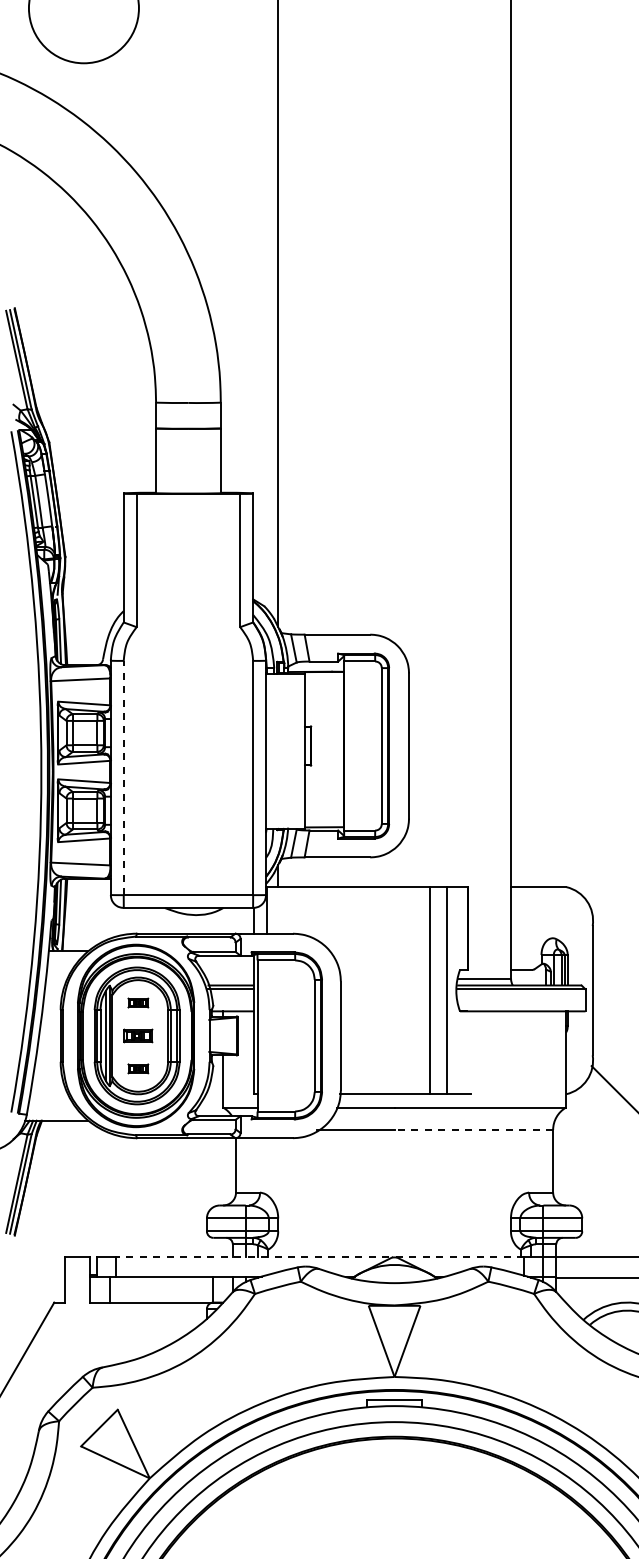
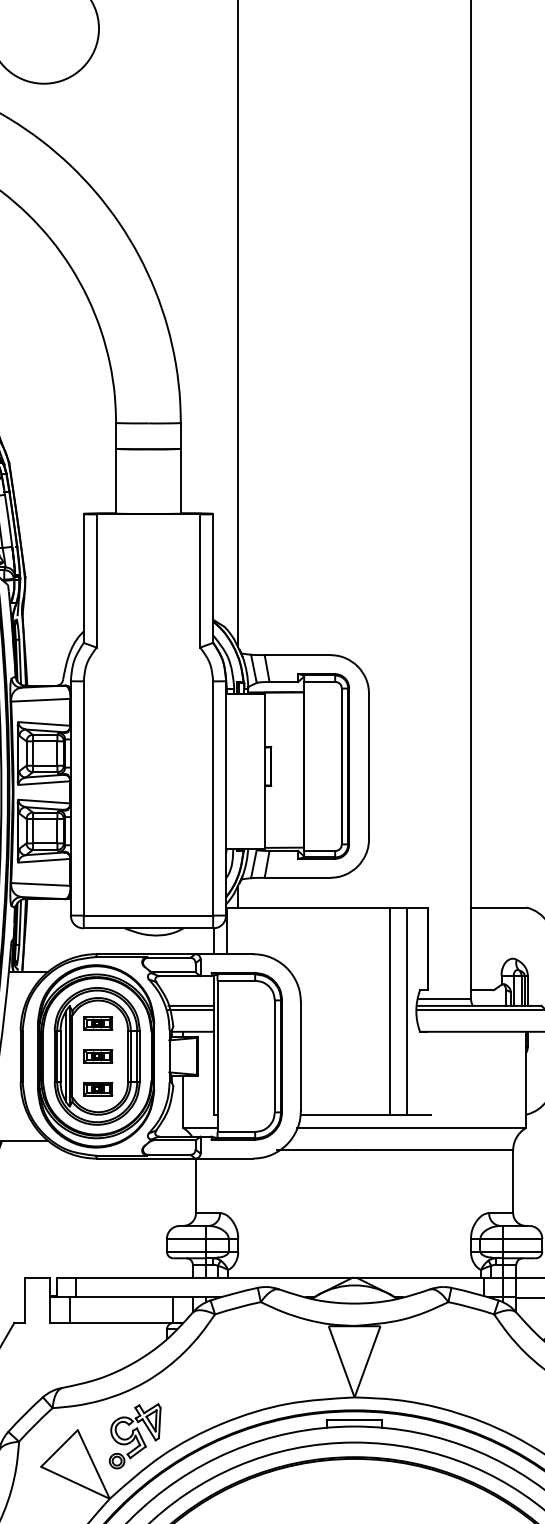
line: (123, 777) -> (83, 797), dashed -> solid
part: (138, 1002) -> (98, 1022), size x1.43
part: (138, 1068) -> (98, 1088), size x1.43
line: (473, 1129) -> (433, 1149), dashed -> solid
line: (320, 1257) -> (280, 1277), dashed -> solid
part: (174, 1415) -> (134, 1435), added

